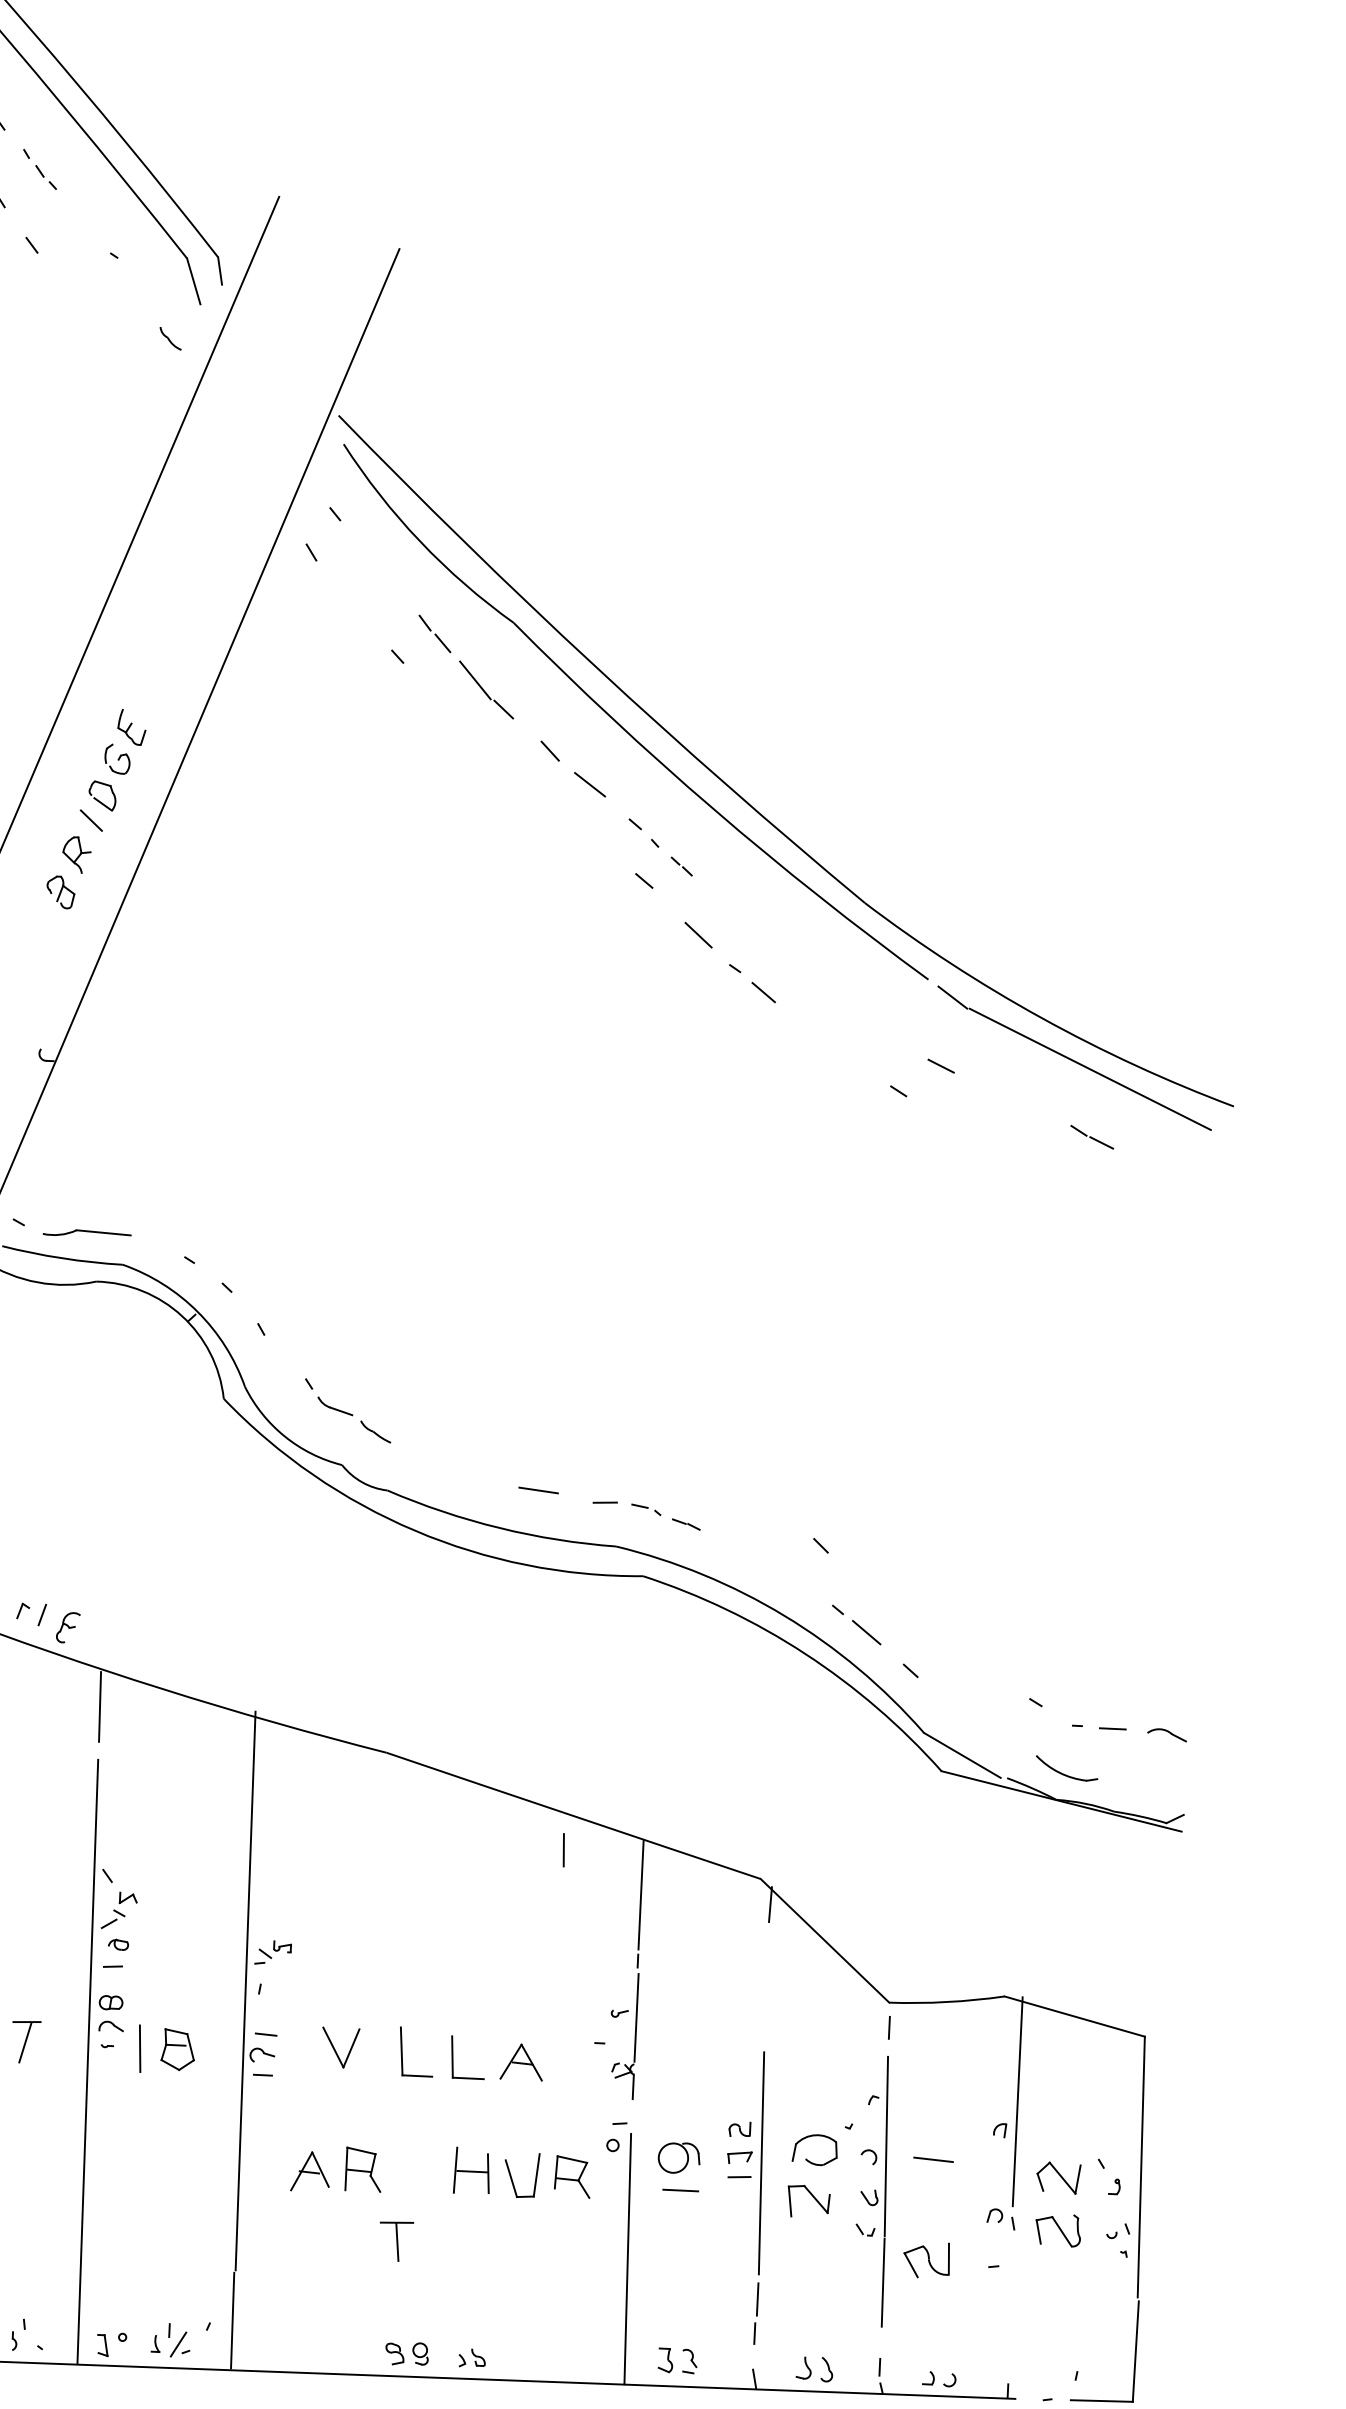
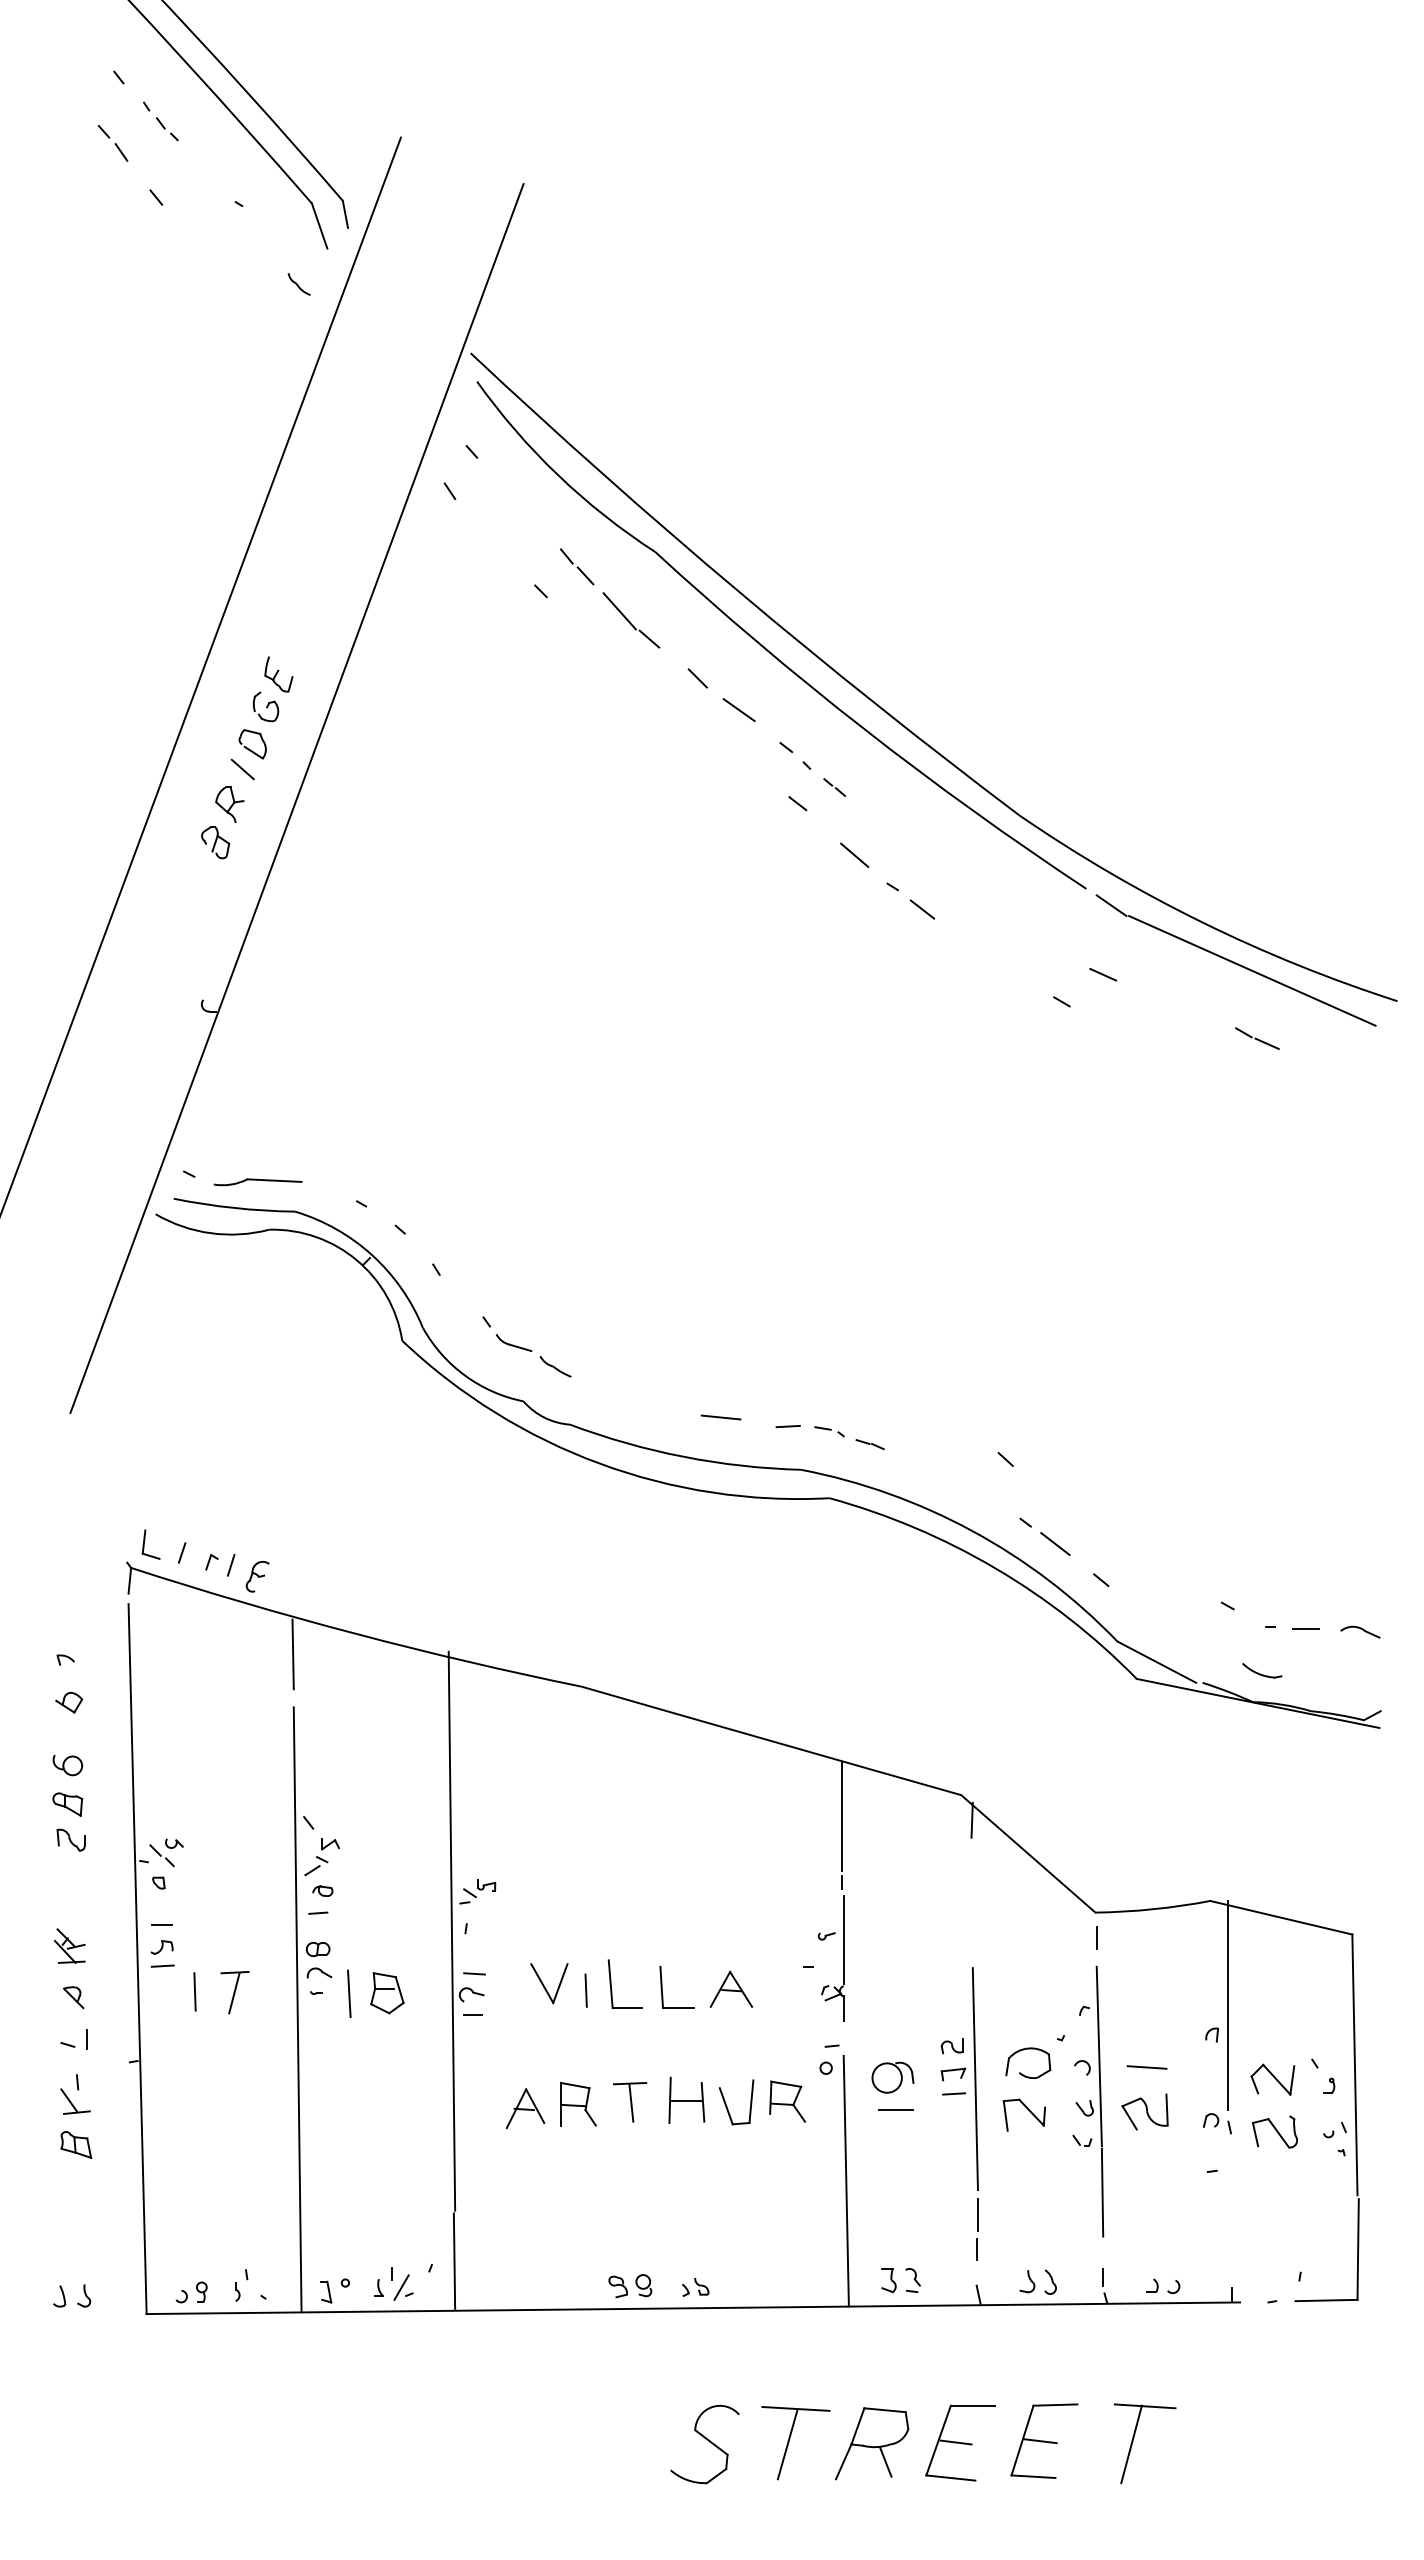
part: (1067, 1768) -> (1262, 1670), size x0.62
line: (563, 1850) -> (585, 1990), moved
part: (396, 2241) -> (630, 2102), moved
part: (926, 2259) -> (1144, 2111), moved

